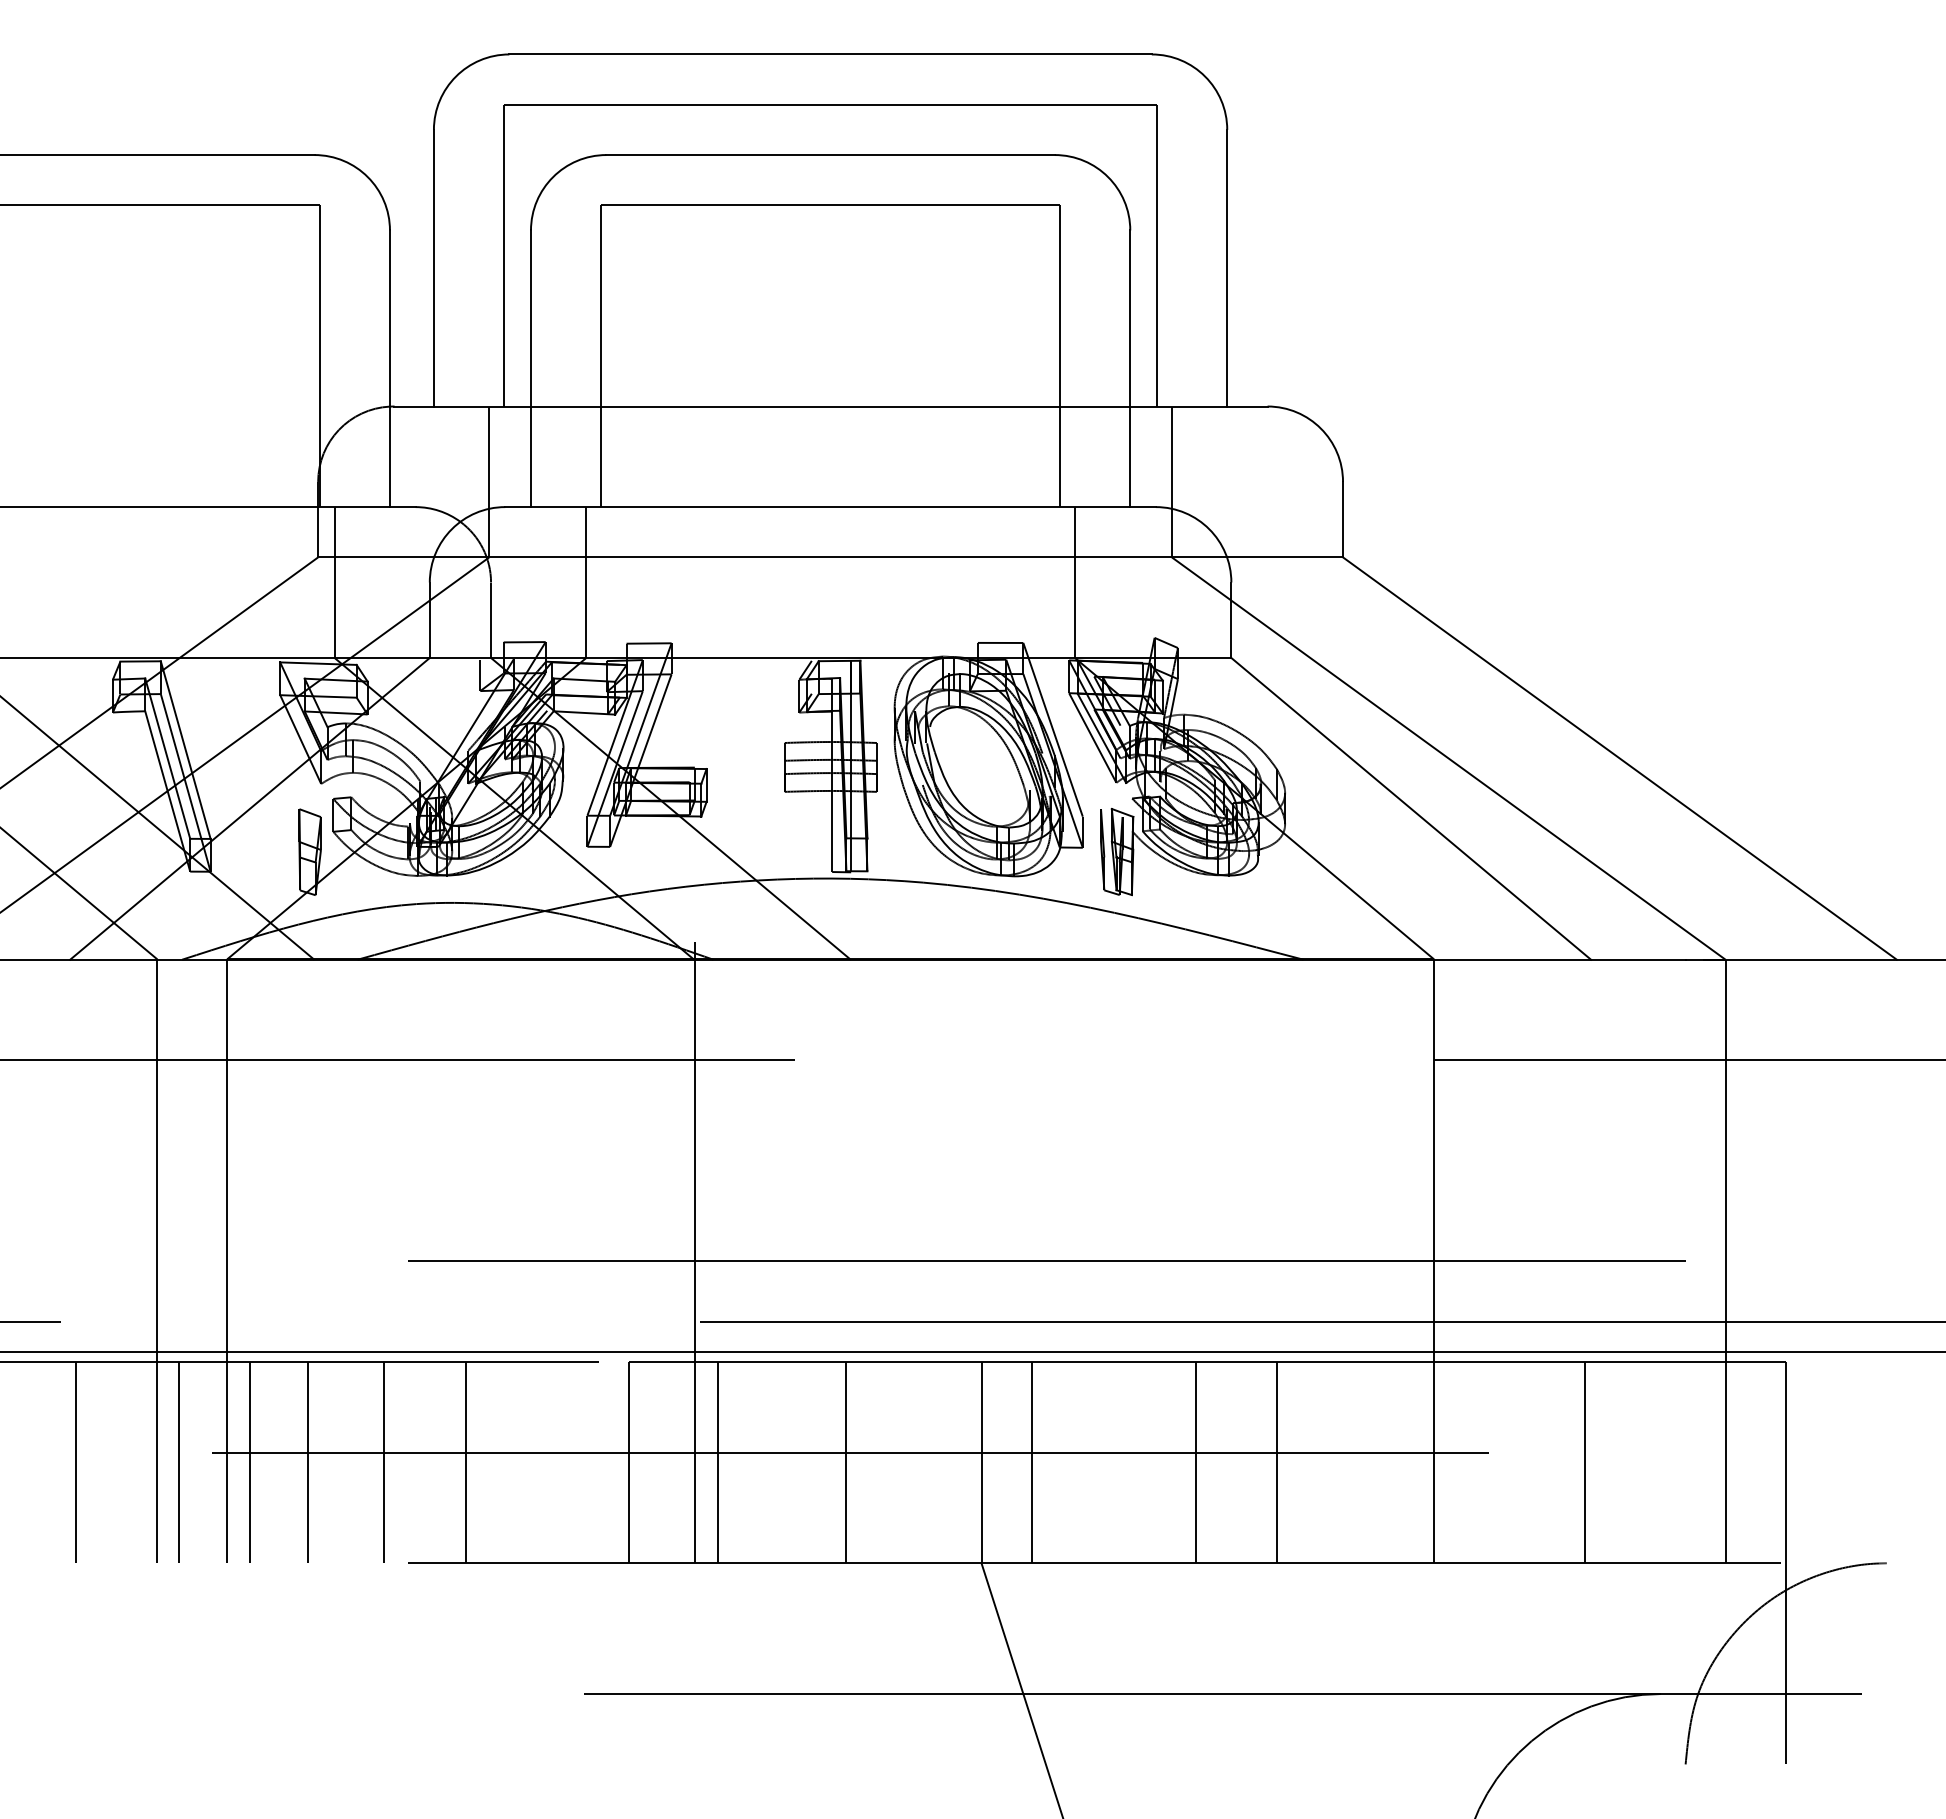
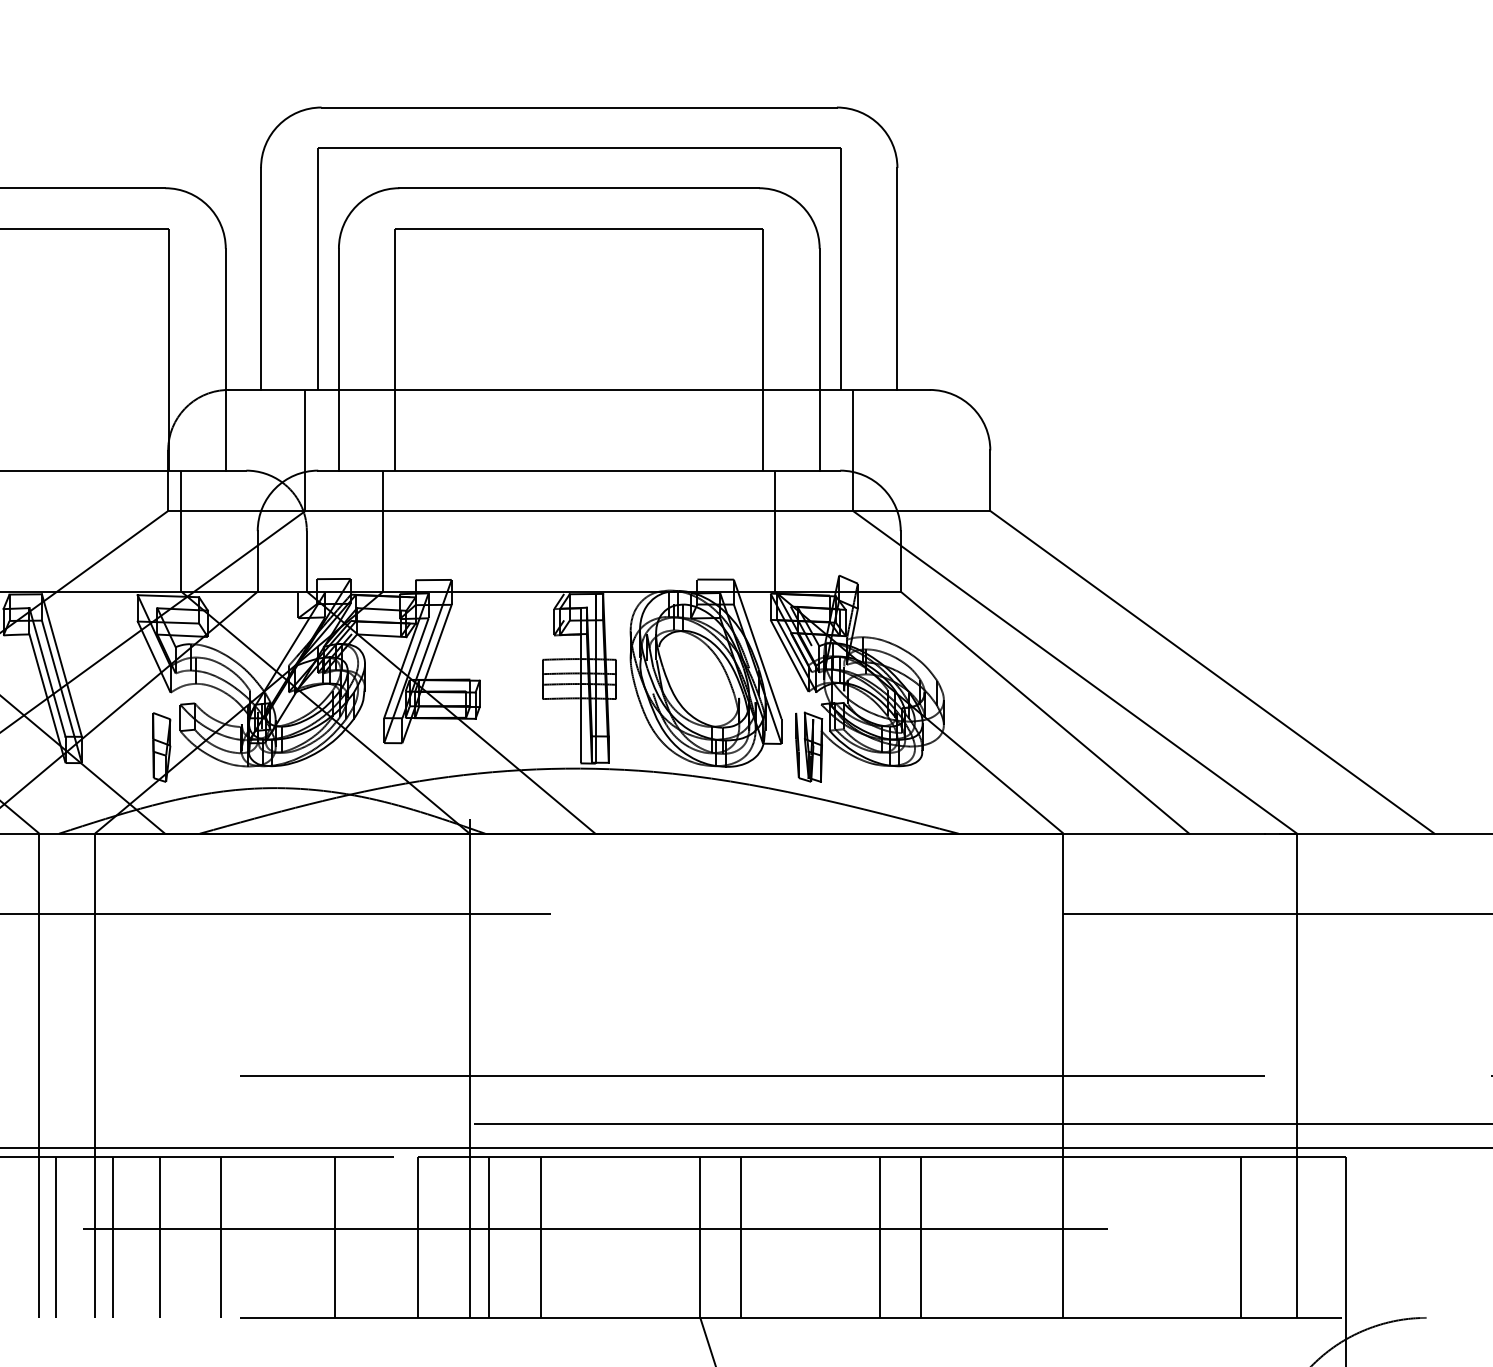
line: (465, 1462) -> (335, 1237), moved
line: (845, 1462) -> (540, 1237), moved
line: (1195, 1462) -> (920, 1237), moved
line: (1277, 1462) -> (880, 1237), moved
line: (1585, 1462) -> (1240, 1237), moved

